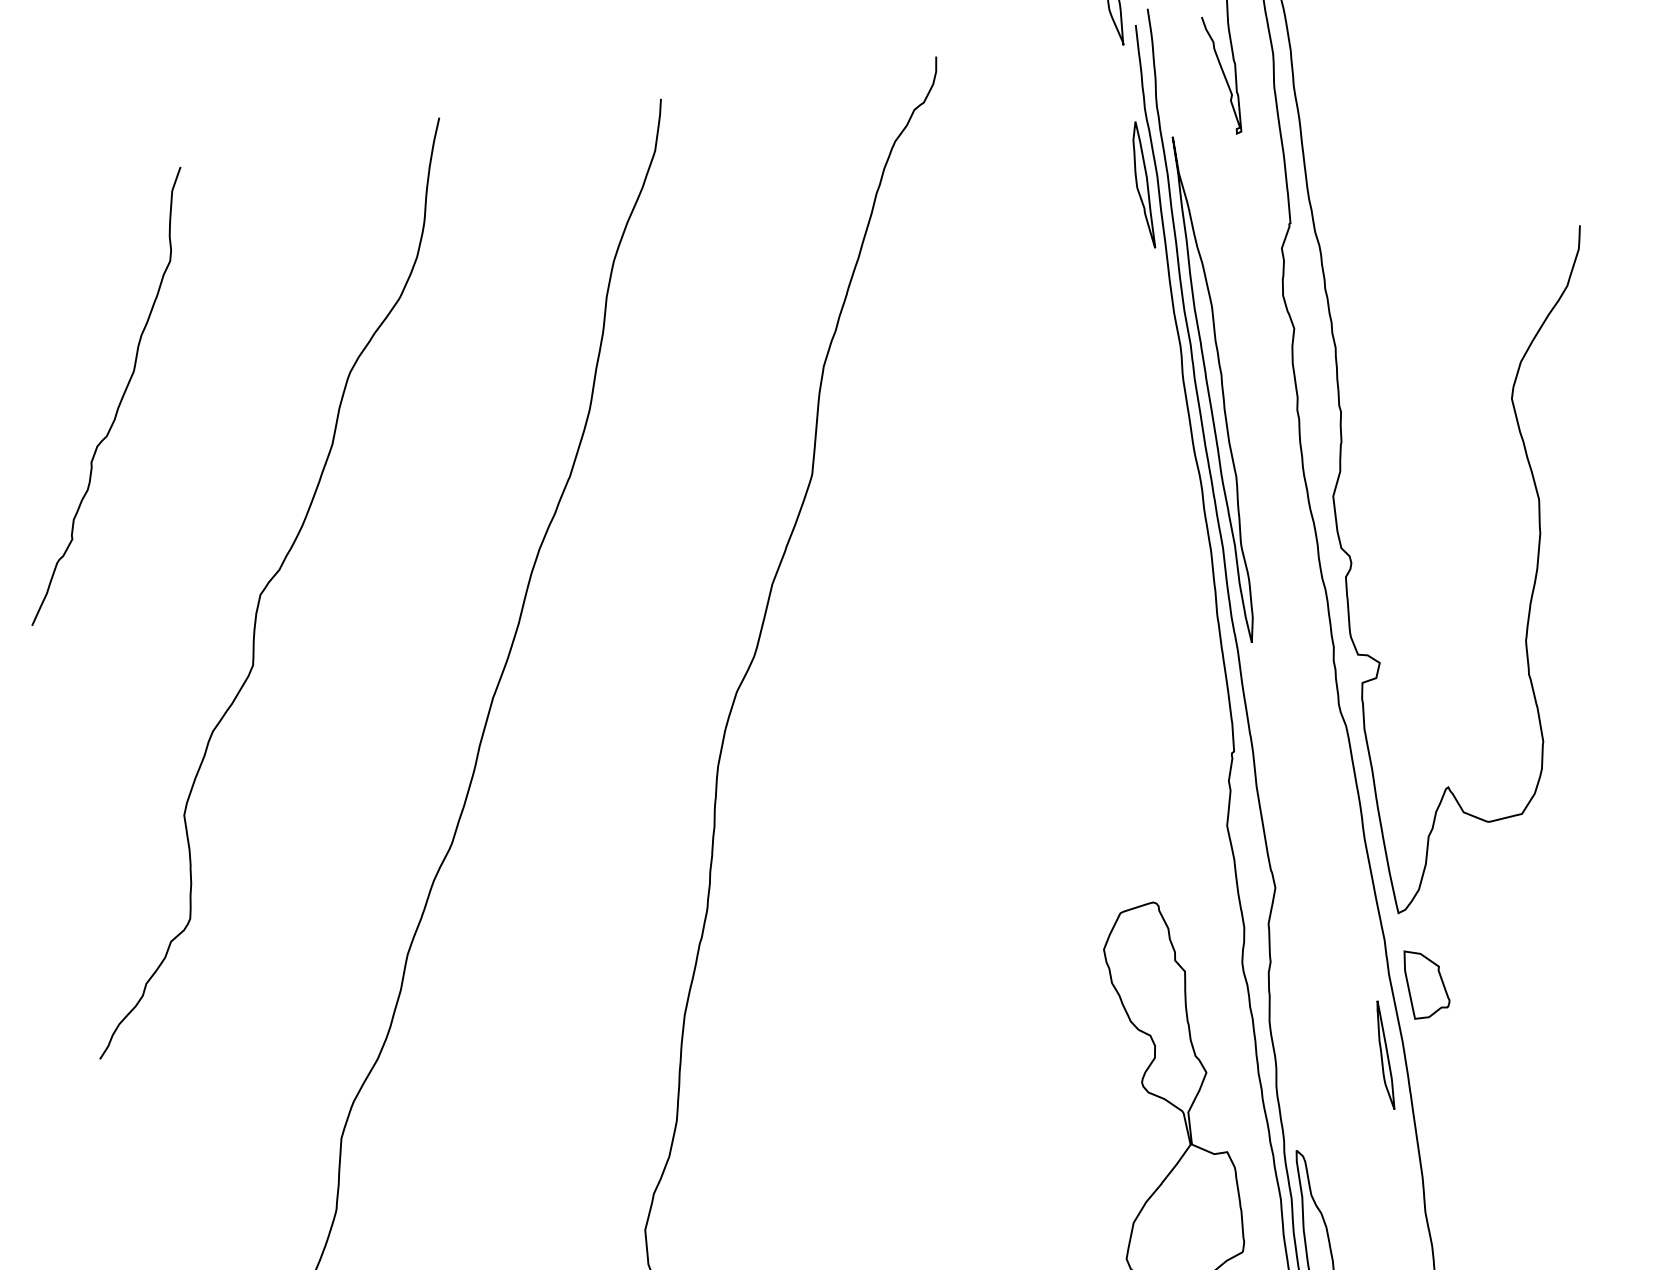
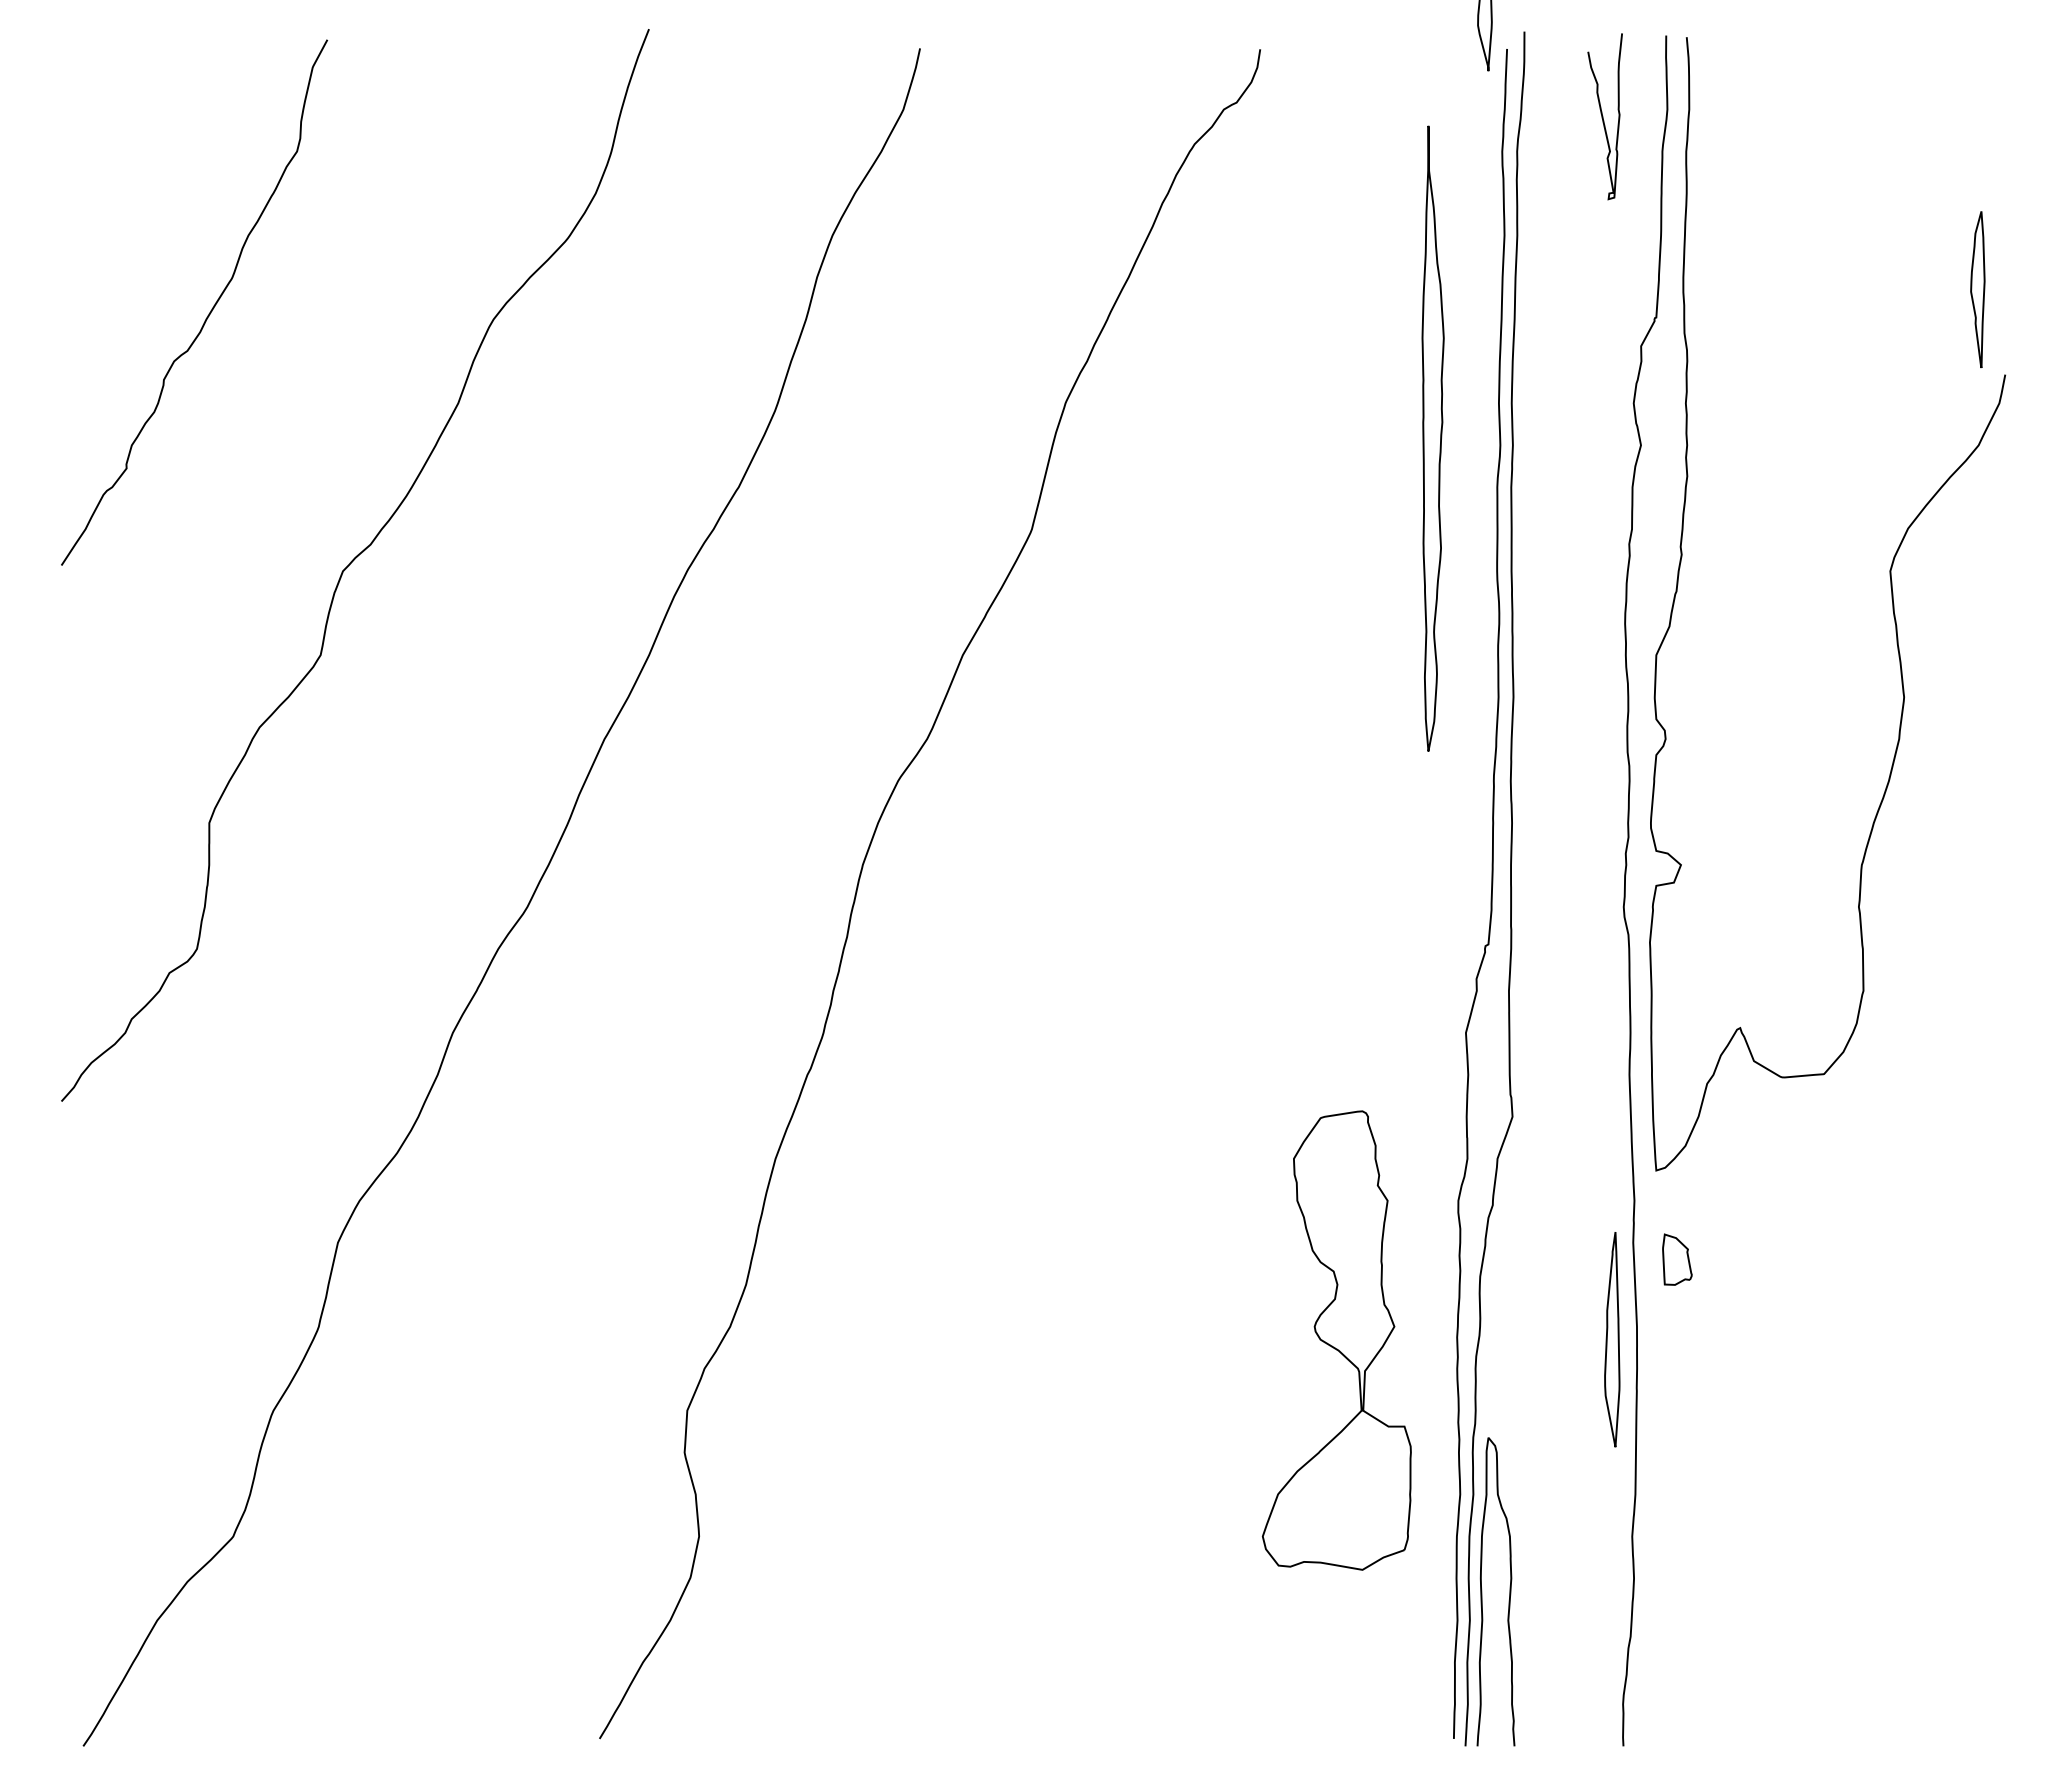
part: (1142, 185) -> (1977, 289), moved
part: (1215, 389) -> (1432, 438), moved
part: (1426, 982) -> (1677, 1259), size x0.6
part: (1384, 1055) -> (1612, 1339), size x1.6

